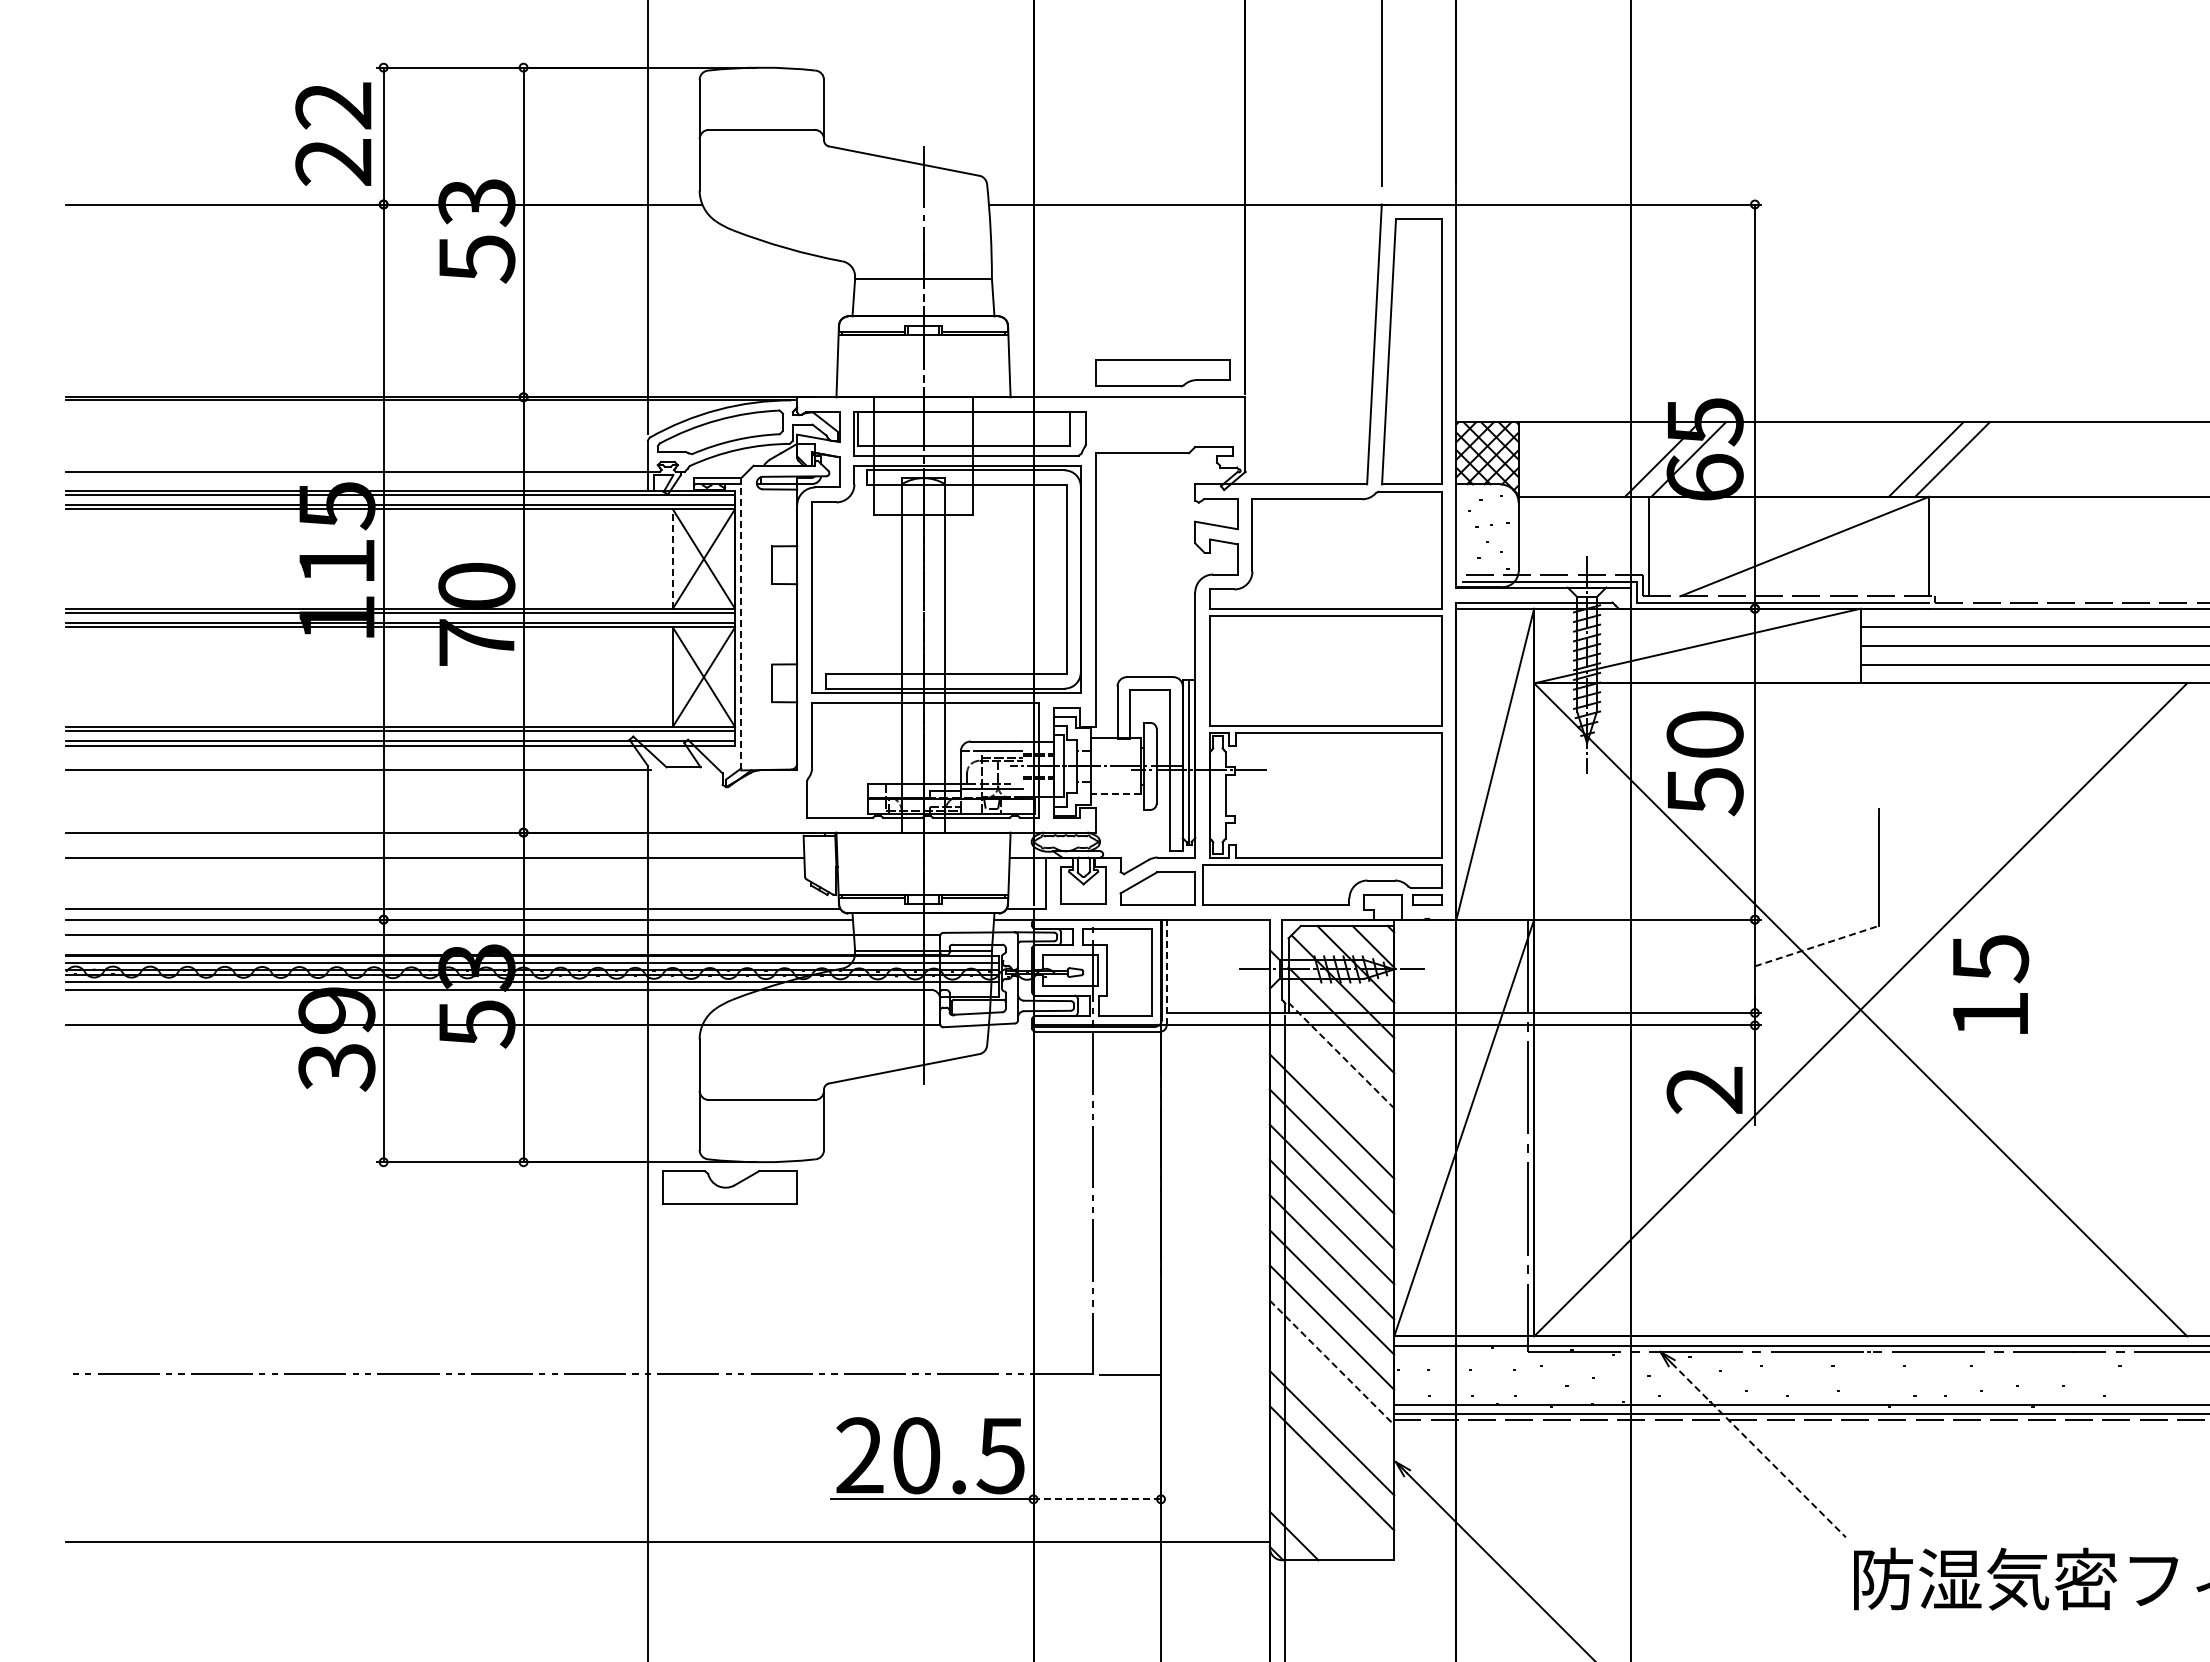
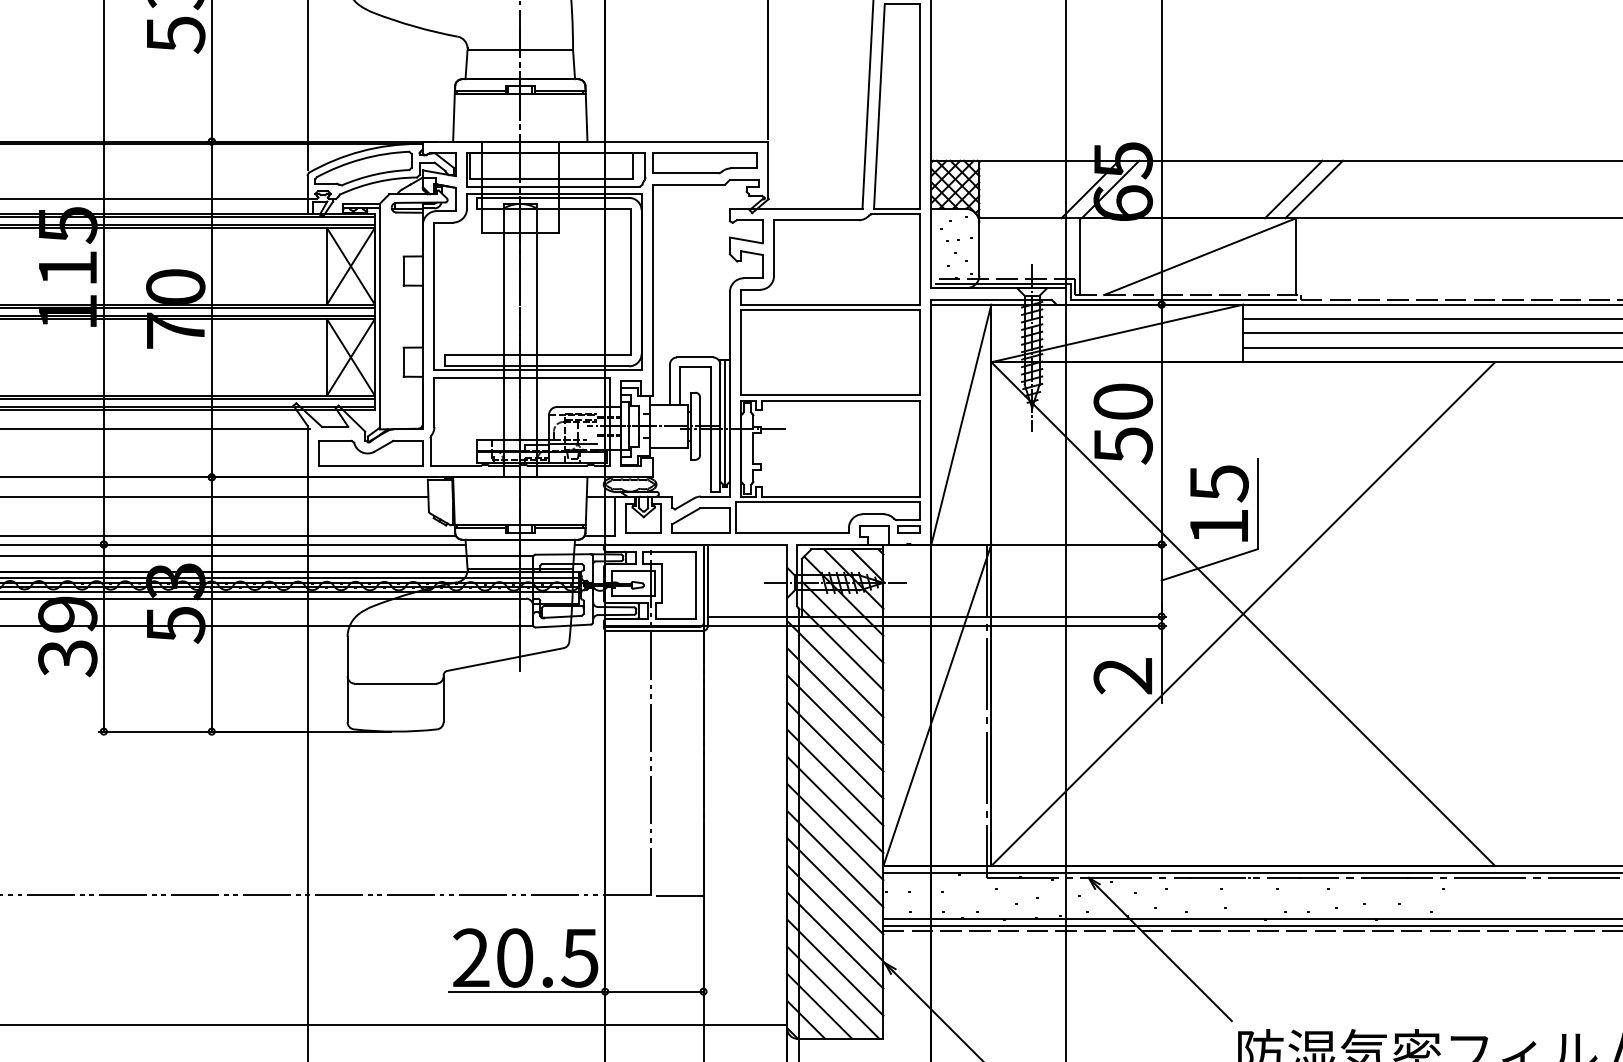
part: (1162, 373) -> (704, 163), moved
line: (672, 558) -> (326, 265), dashed -> solid
line: (741, 623) -> (379, 316), dashed -> solid
line: (1116, 794) -> (669, 447), dashed -> solid
line: (1817, 945) -> (1209, 564), dashed -> solid
line: (1166, 972) -> (707, 585), dashed -> solid
text: (1991, 984) -> (1219, 503), moved
line: (1341, 1055) -> (842, 649), dashed -> solid
line: (1331, 1081) -> (835, 669), added
part: (729, 1187) -> (370, 453), moved
line: (1332, 1362) -> (835, 886), dashed -> solid
line: (1331, 1397) -> (835, 913), added
line: (1759, 1450) -> (1165, 953), dashed -> solid
line: (1097, 1499) -> (654, 991), dashed -> solid
line: (1328, 1500) -> (832, 992), added
line: (1311, 1518) -> (819, 1006), added

